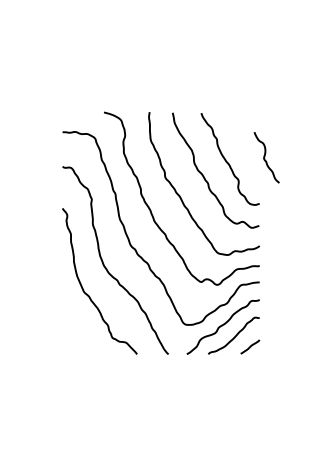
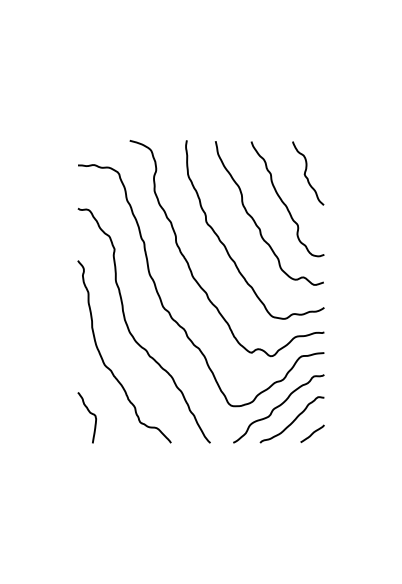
curve: (265, 157) -> (306, 173), moved
curve: (71, 330) -> (89, 413), added

